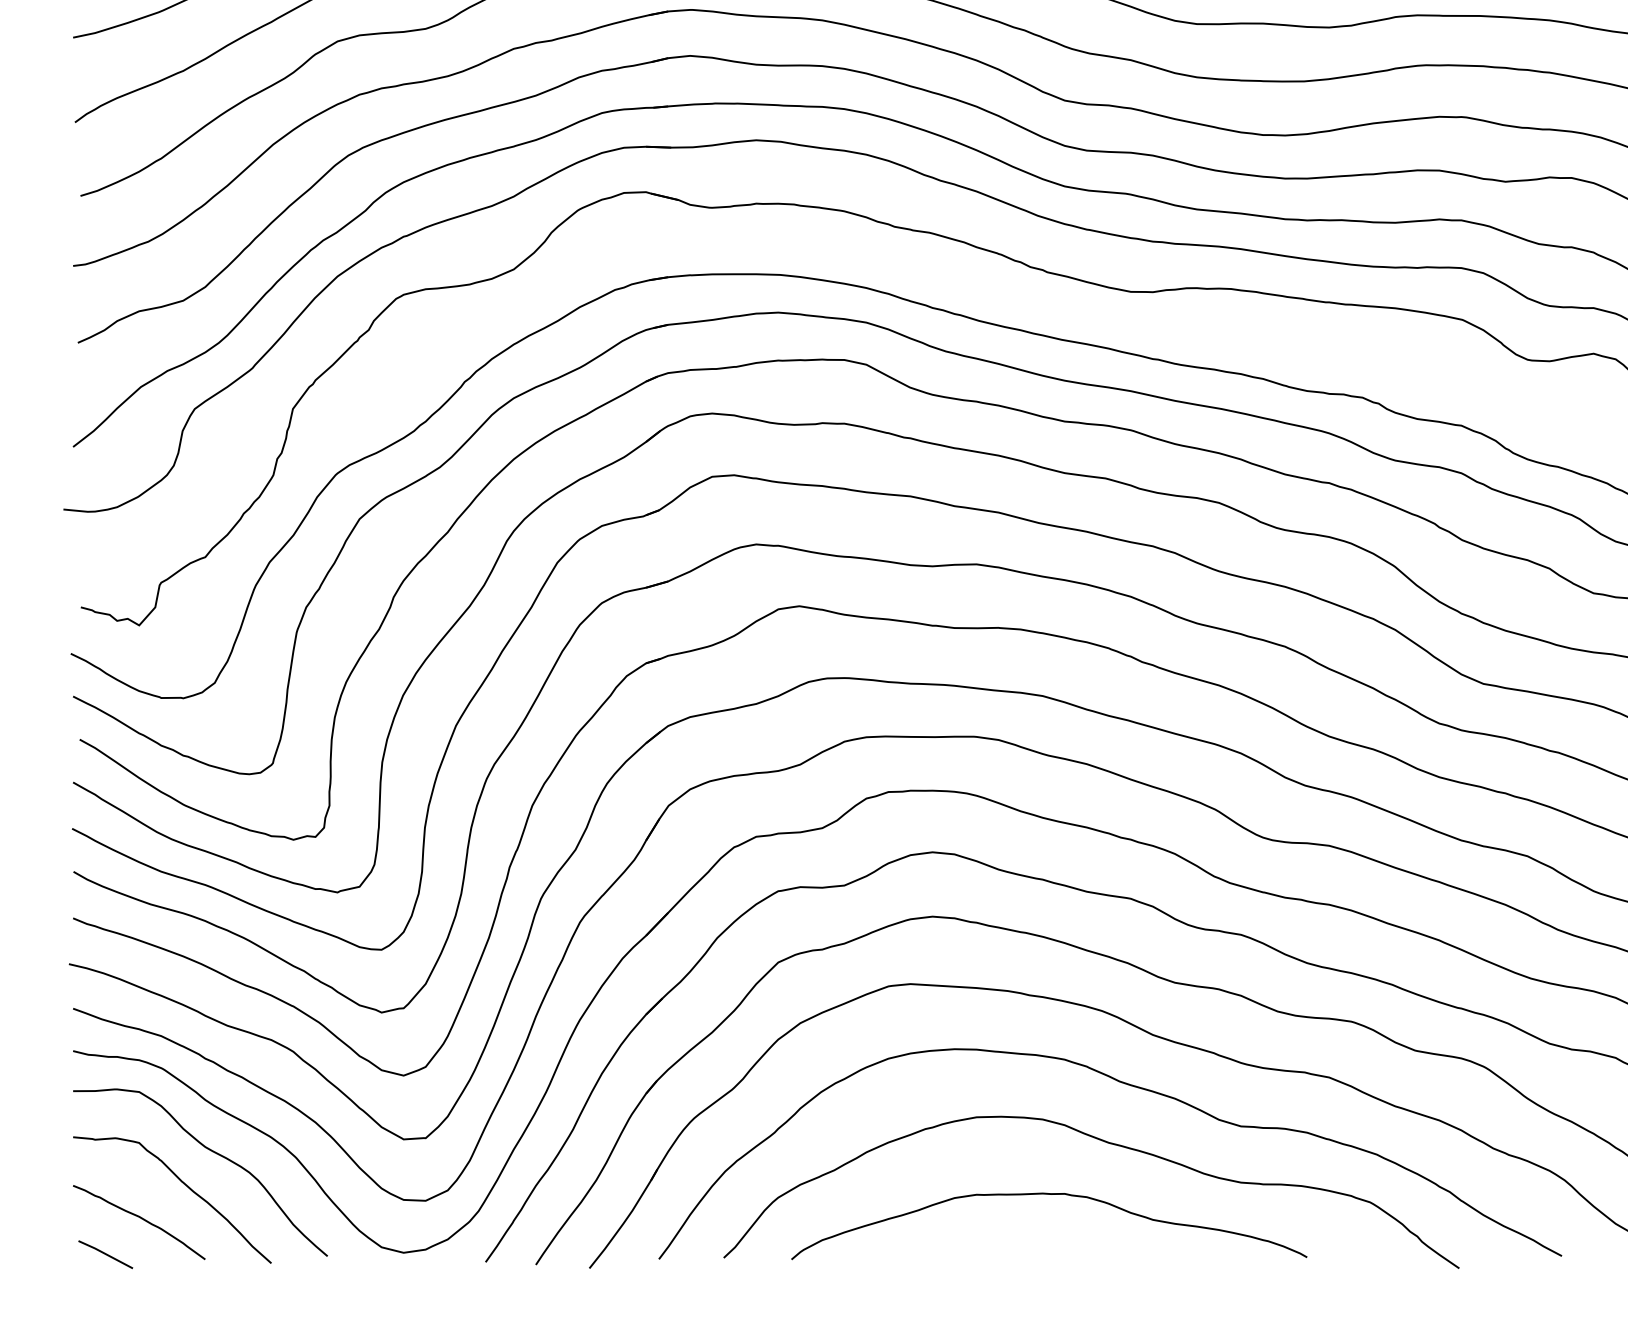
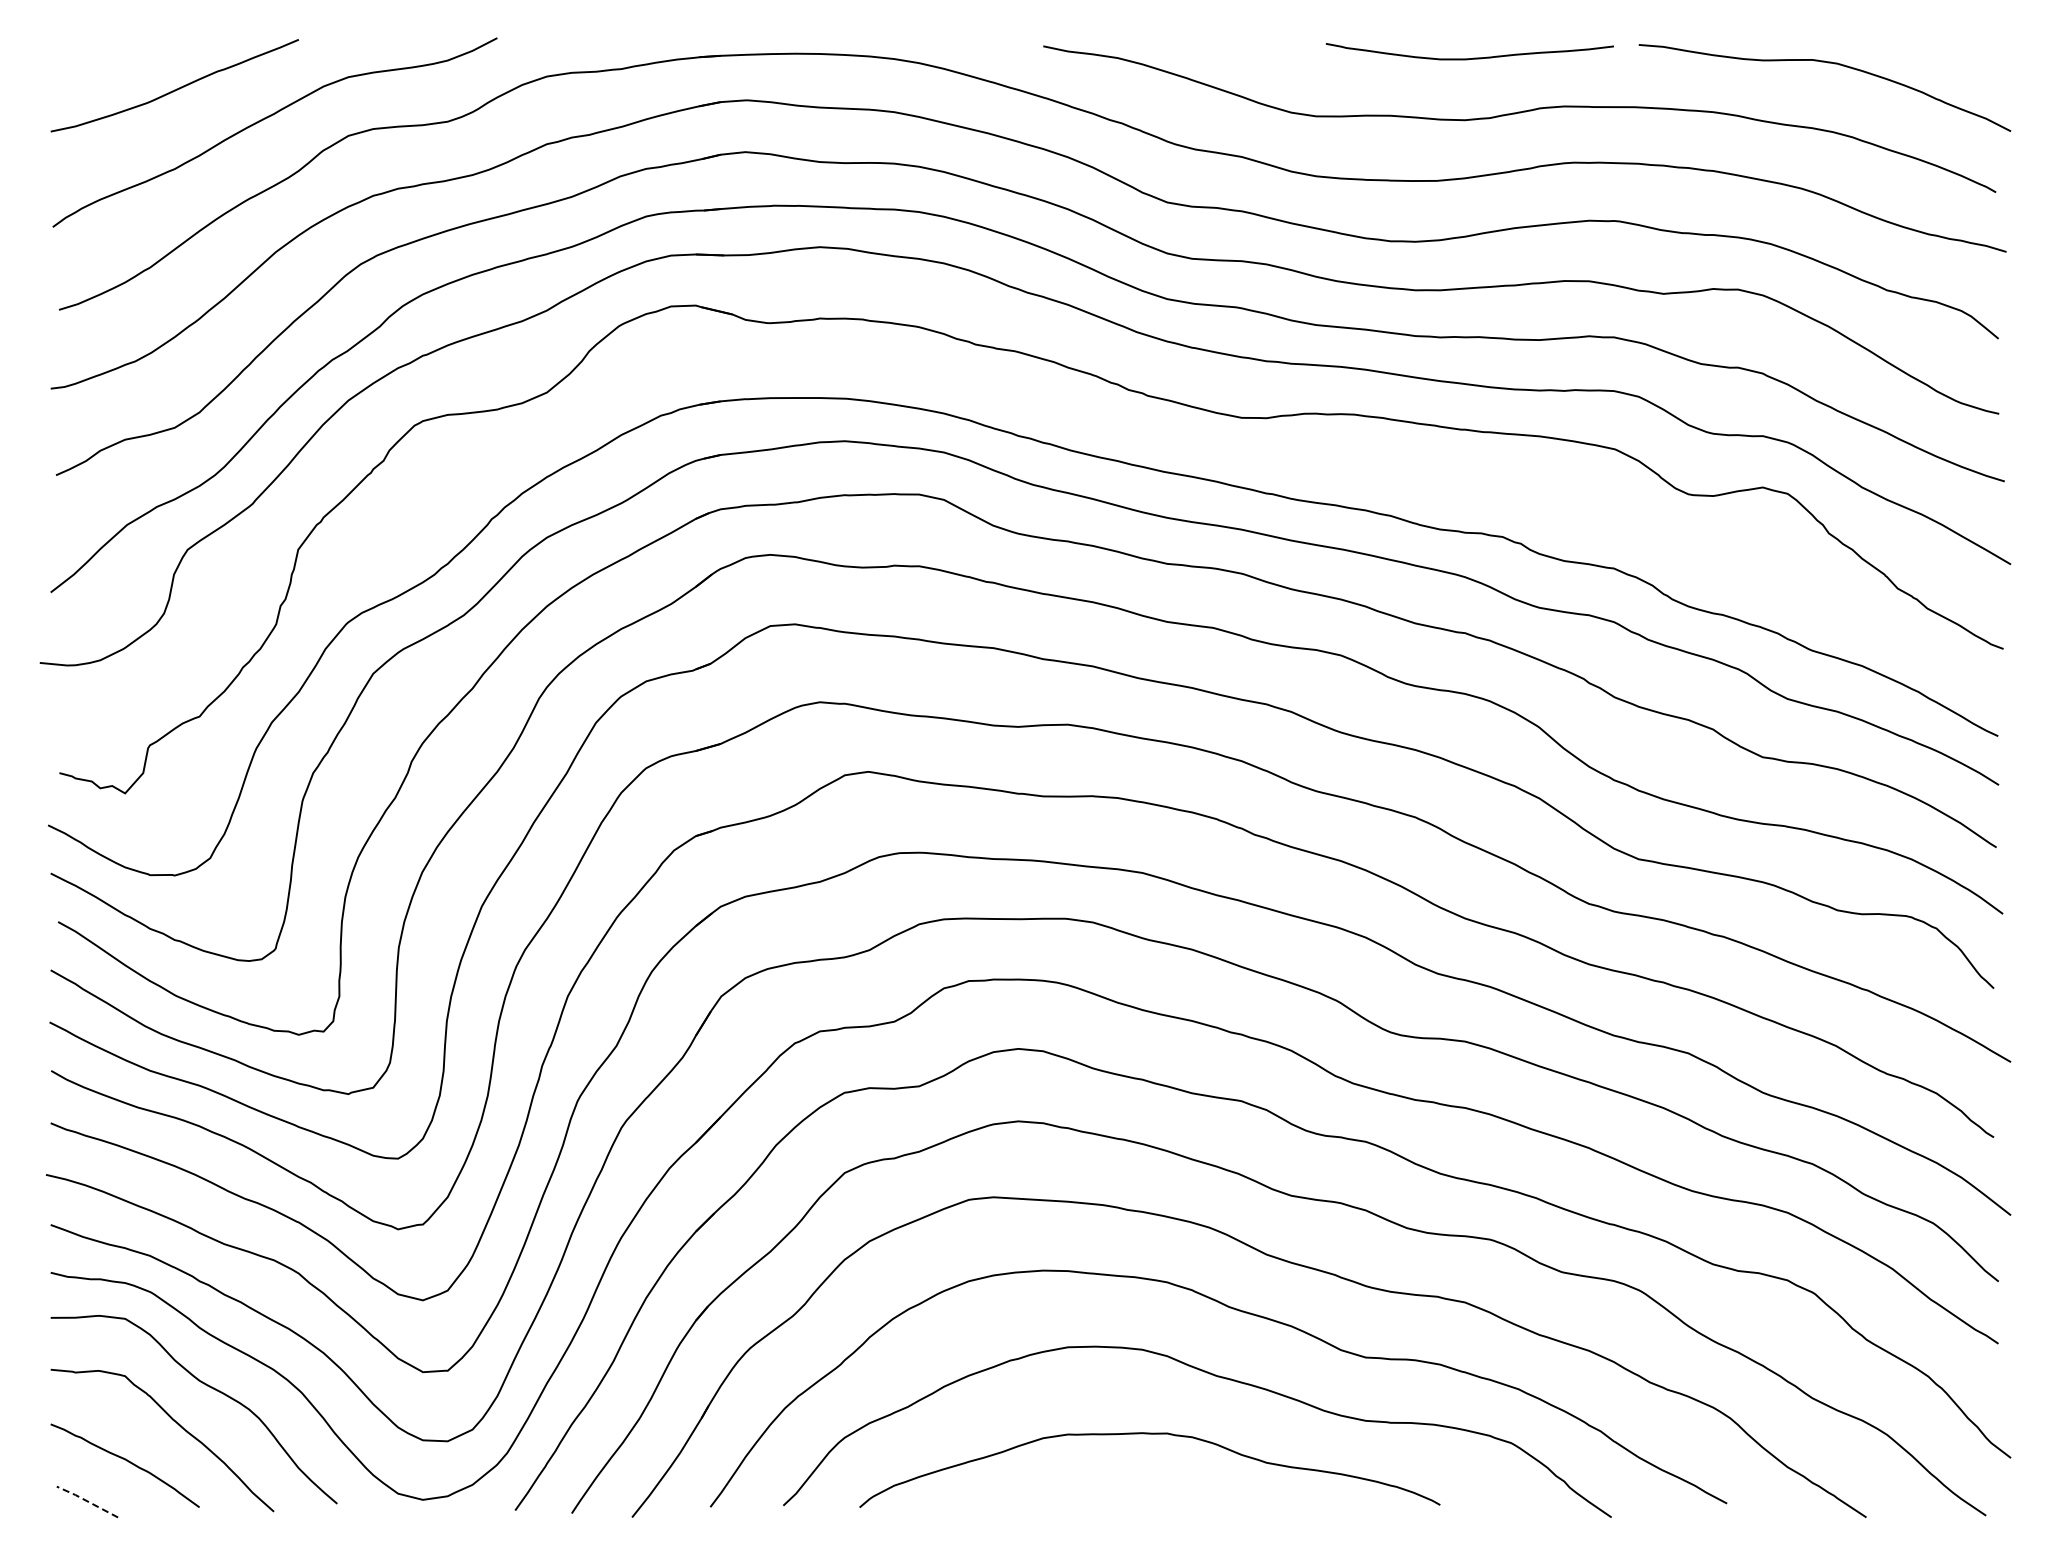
line: (104, 1254) -> (86, 1501), solid -> dashed

